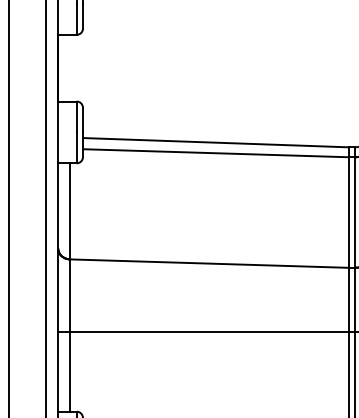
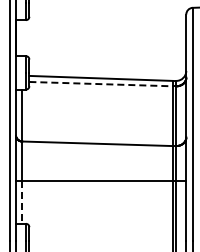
line: (216, 153) -> (101, 84), solid -> dashed
line: (70, 372) -> (22, 202), solid -> dashed

